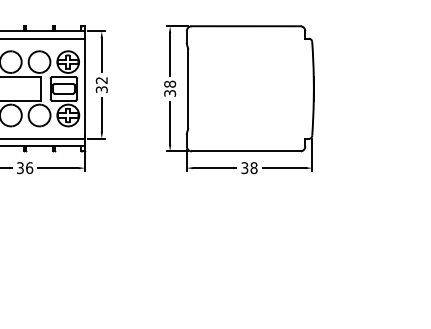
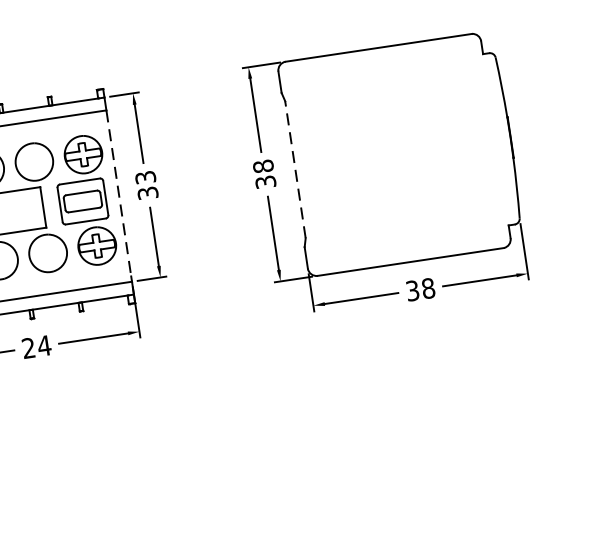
text: (101, 80) -> (145, 177), 32 -> 33
line: (85, 87) -> (119, 193), solid -> dashed
line: (188, 88) -> (295, 169), solid -> dashed
text: (25, 168) -> (37, 347), 36 -> 24

